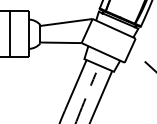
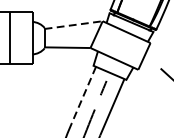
line: (66, 22) -> (73, 25), solid -> dashed
line: (75, 85) -> (83, 95), solid -> dashed

